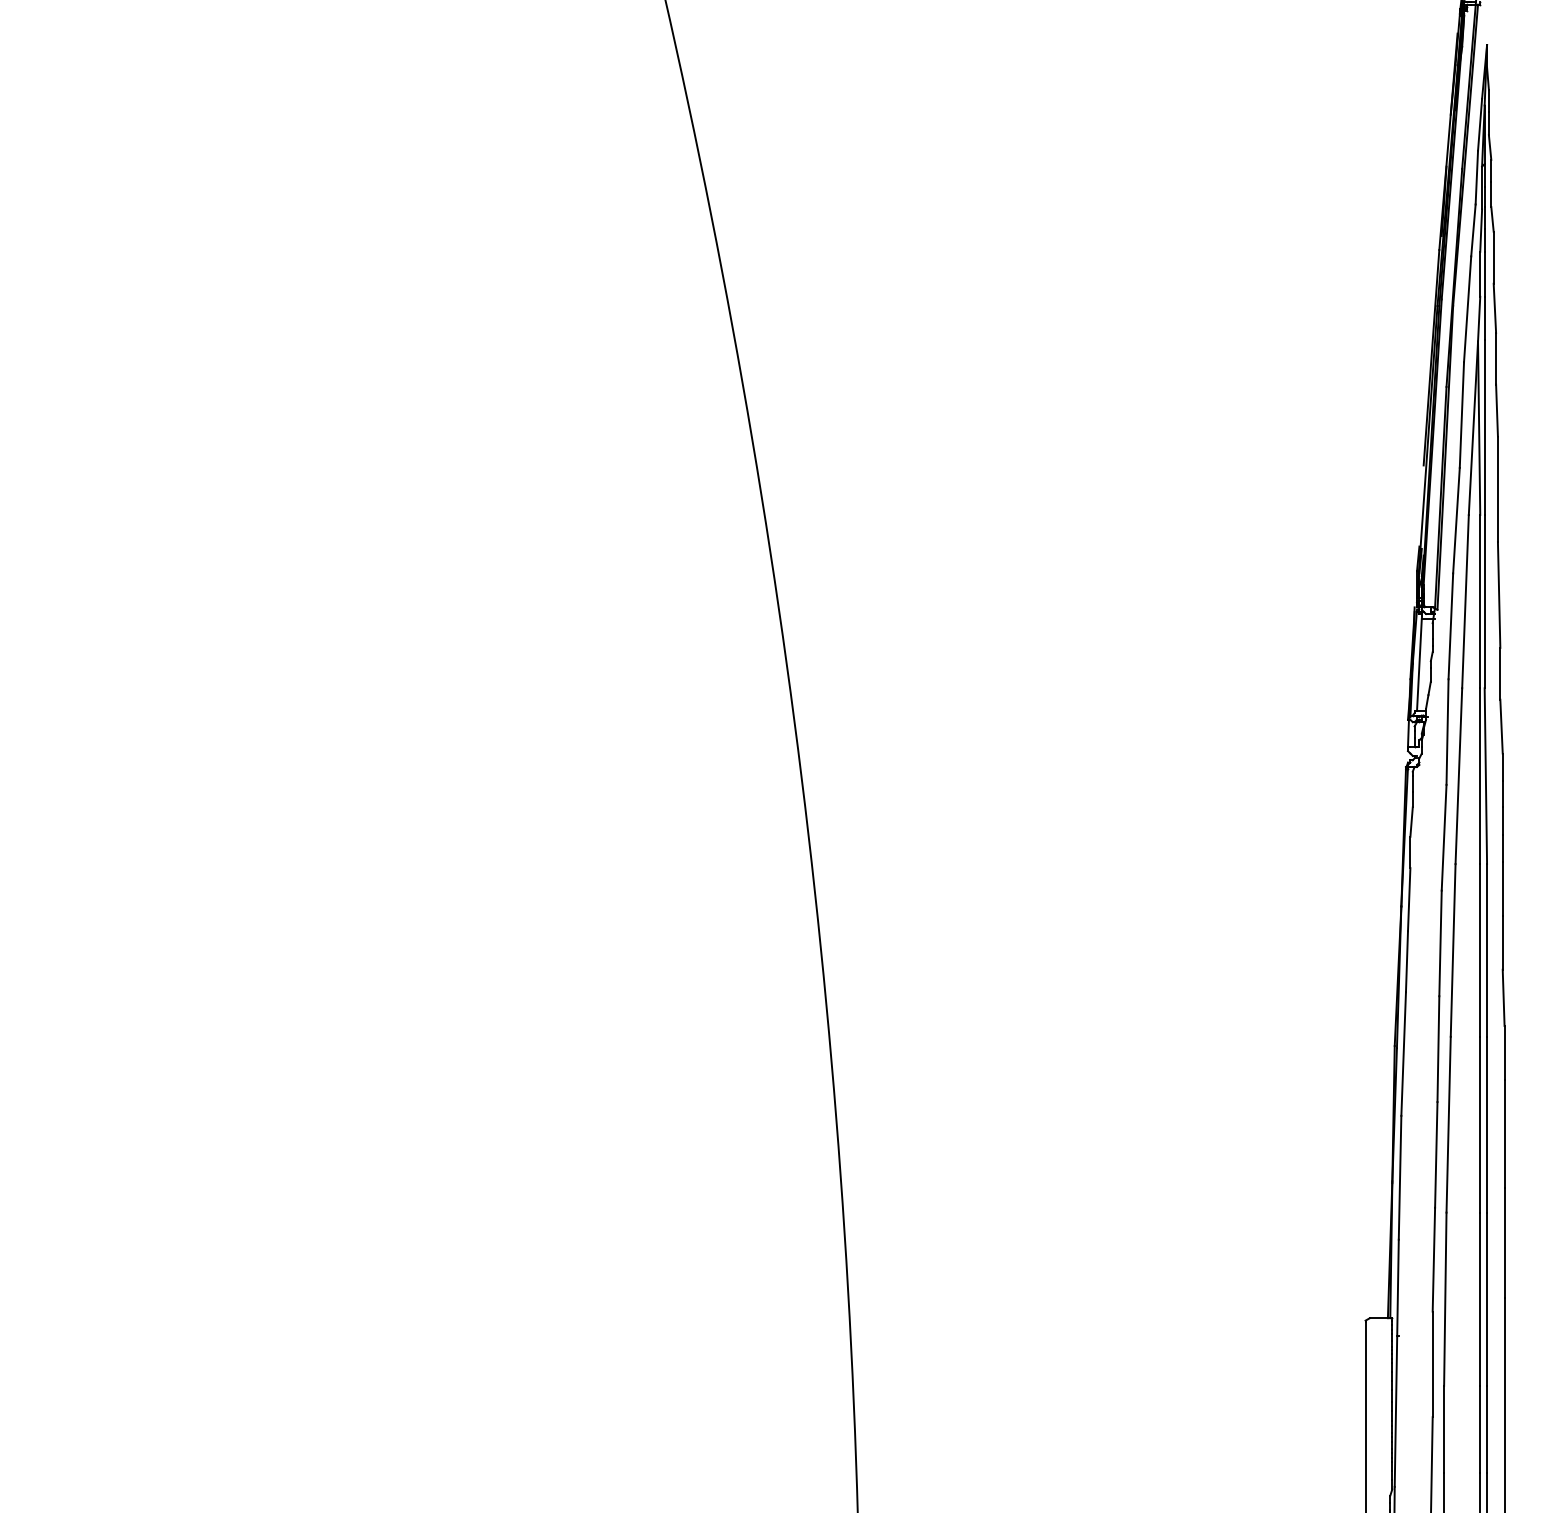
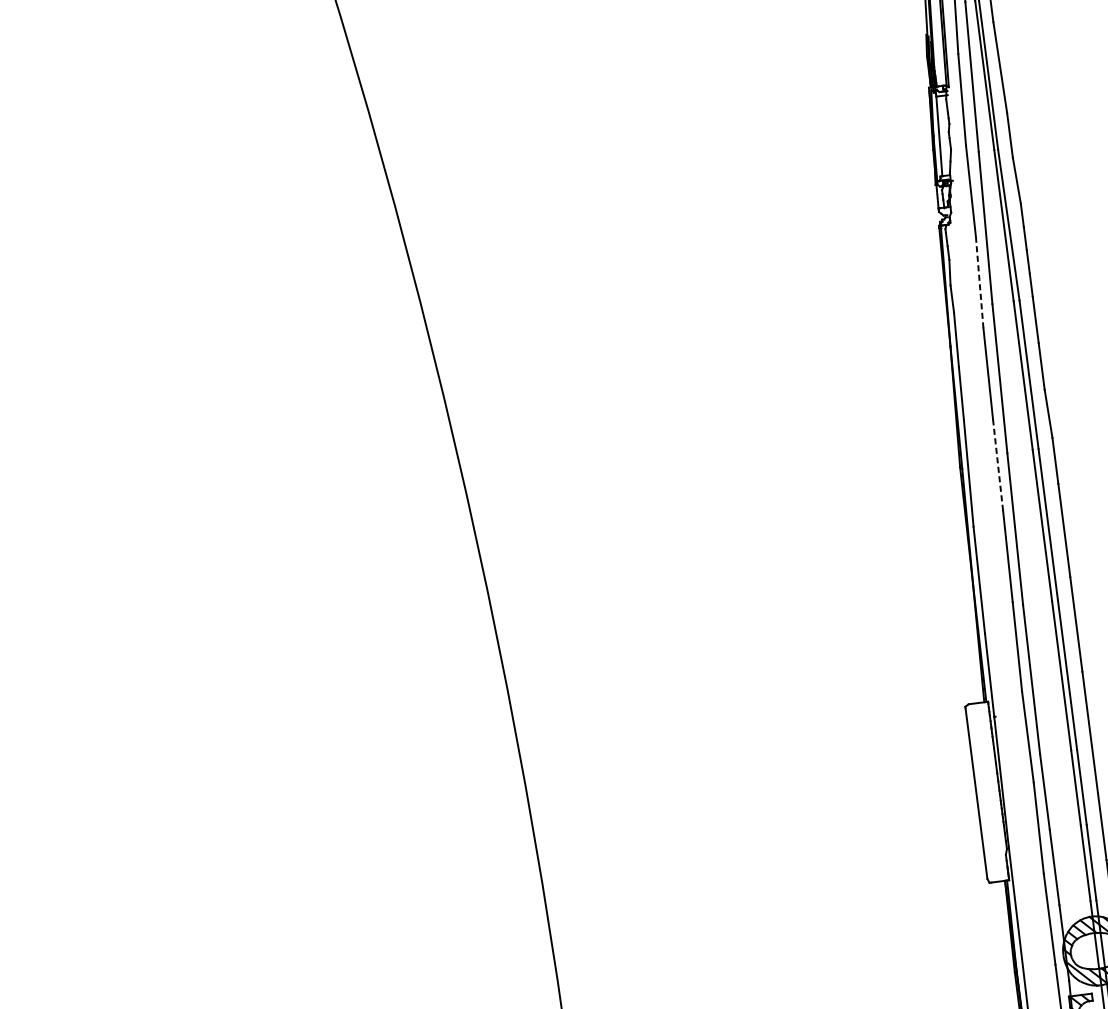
line: (1444, 837) -> (979, 282), solid -> dashed
line: (1438, 1049) -> (998, 465), solid -> dashed

